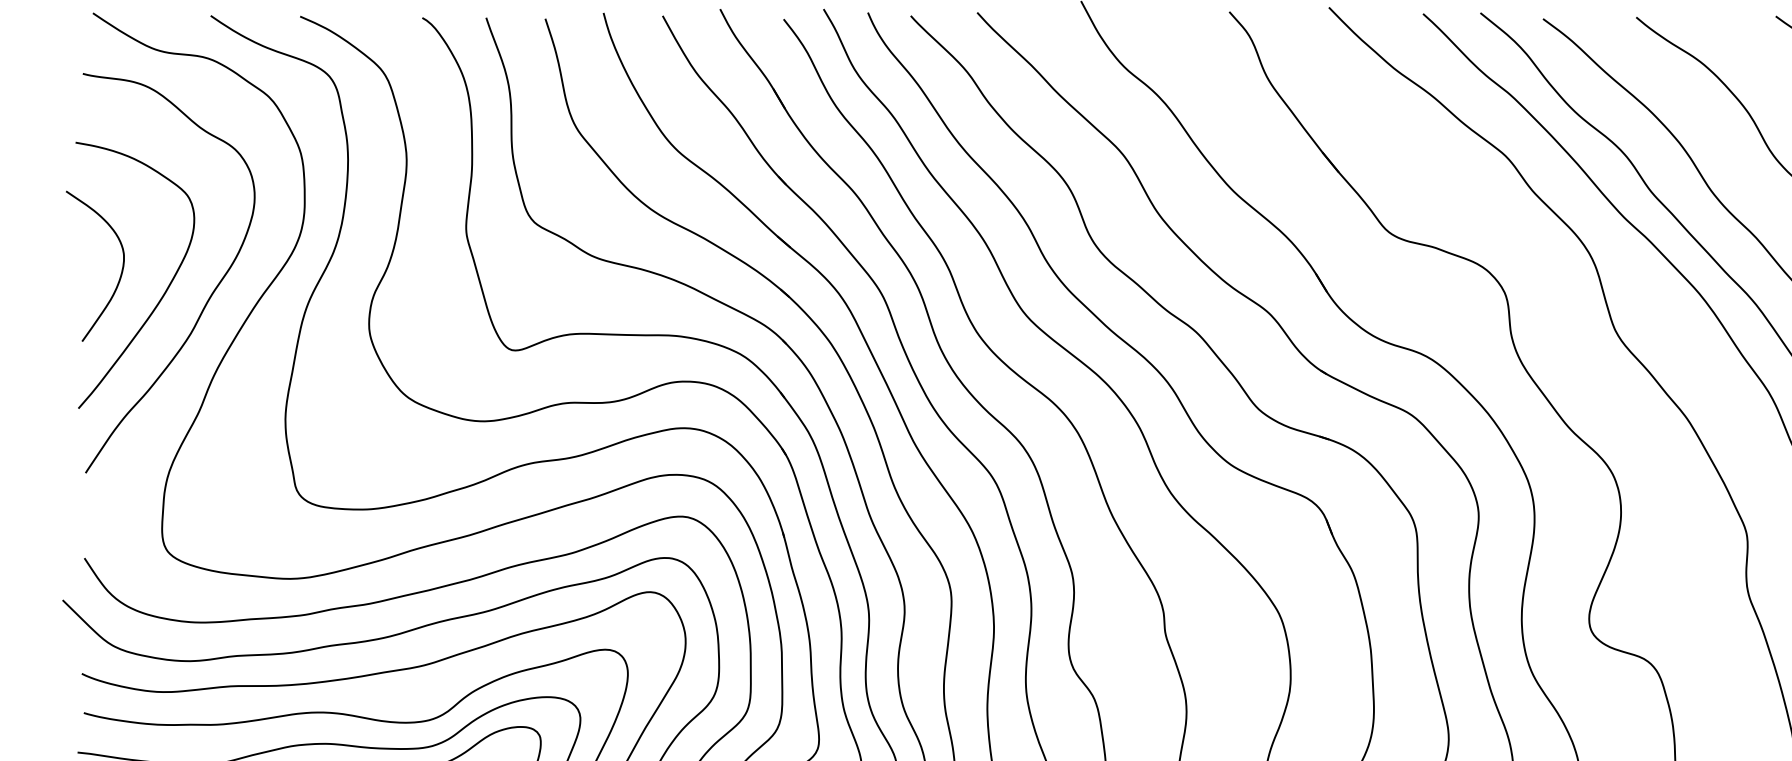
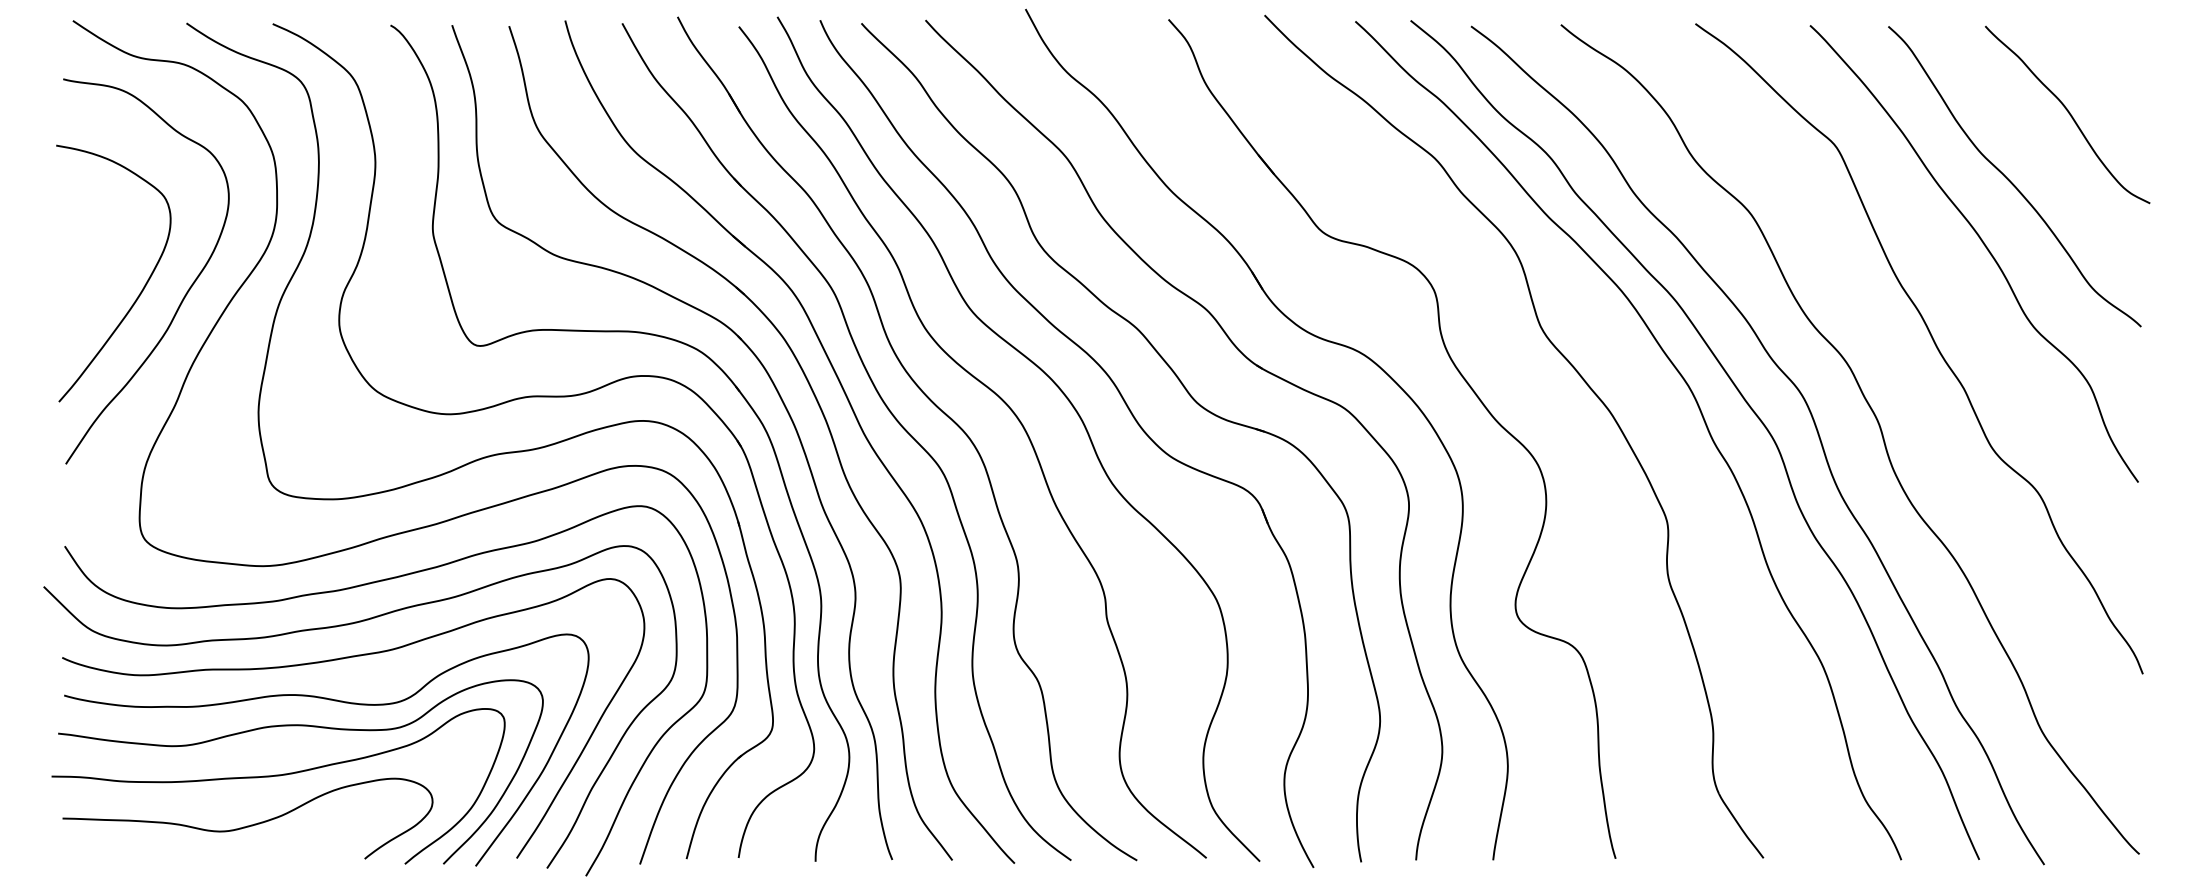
curve: (120, 273) -> (99, 271), removed

